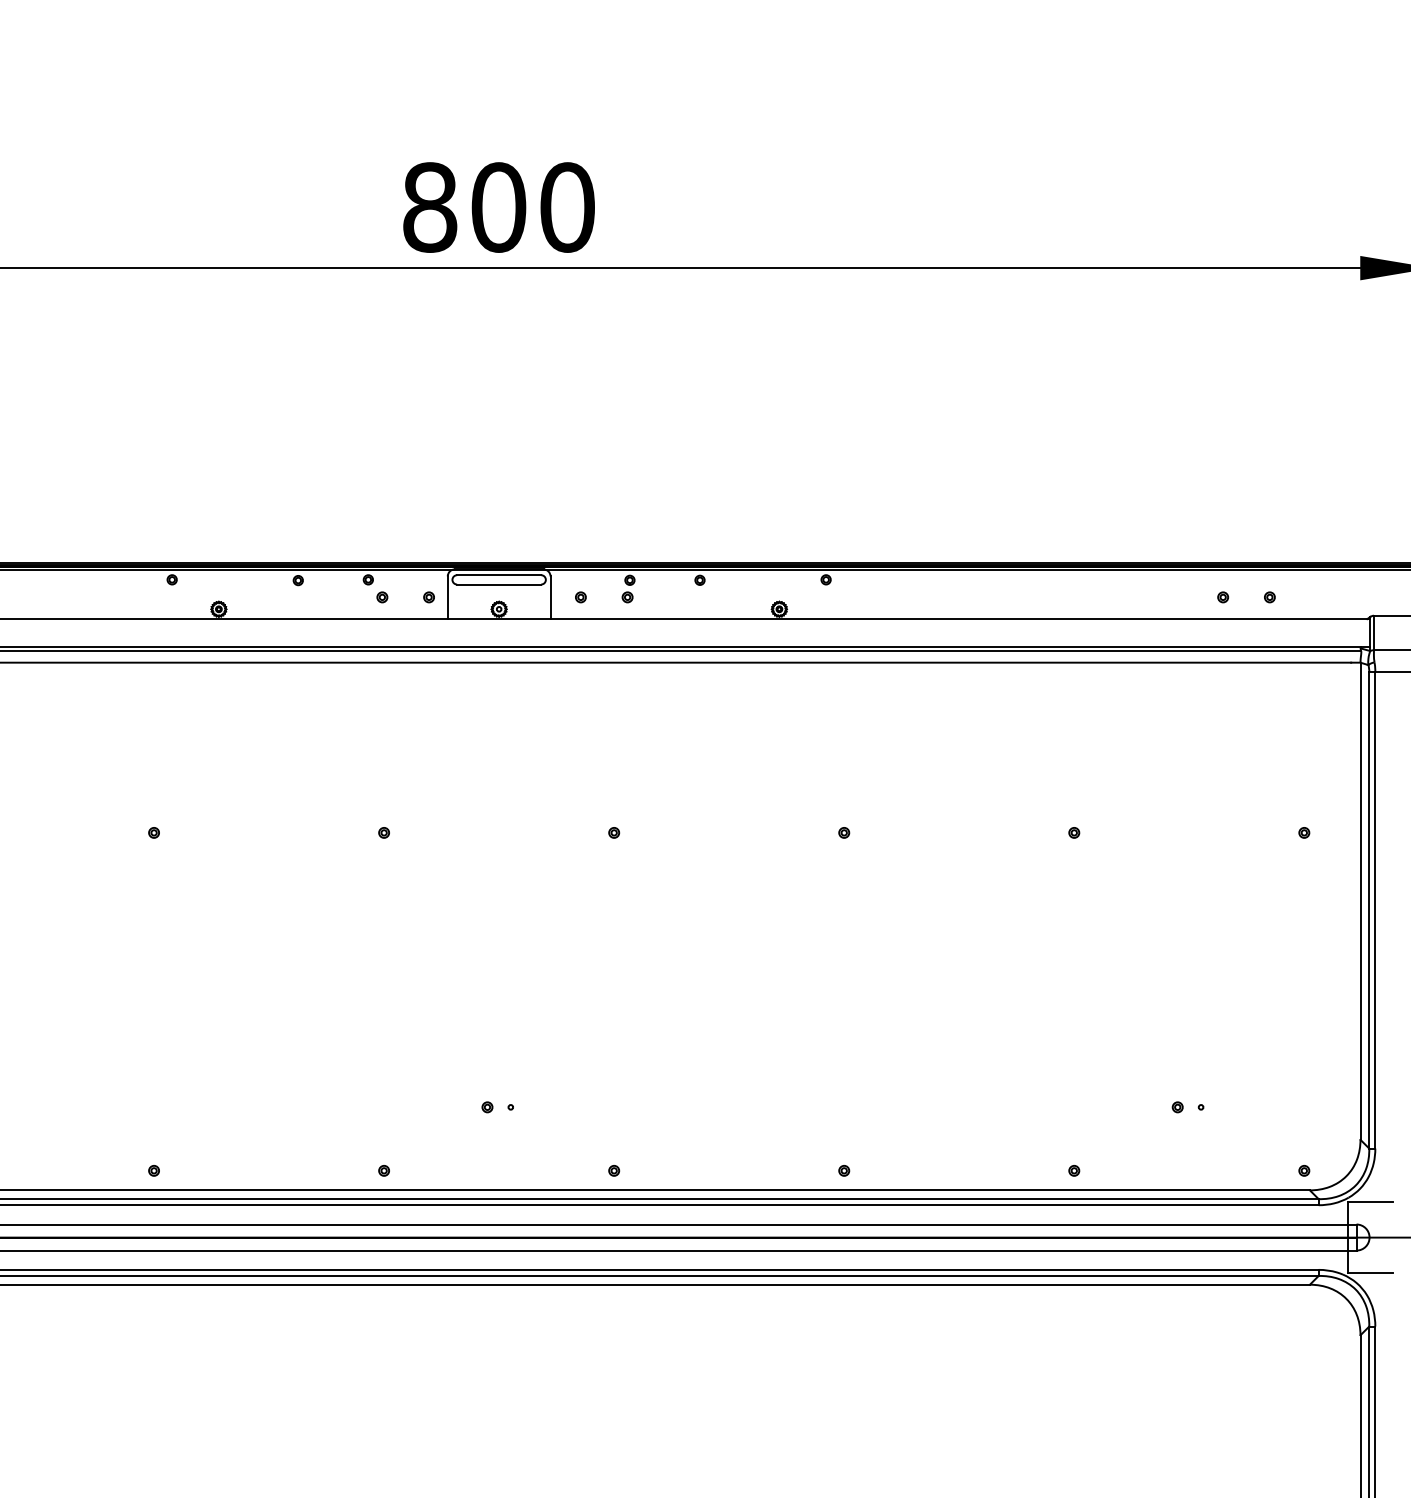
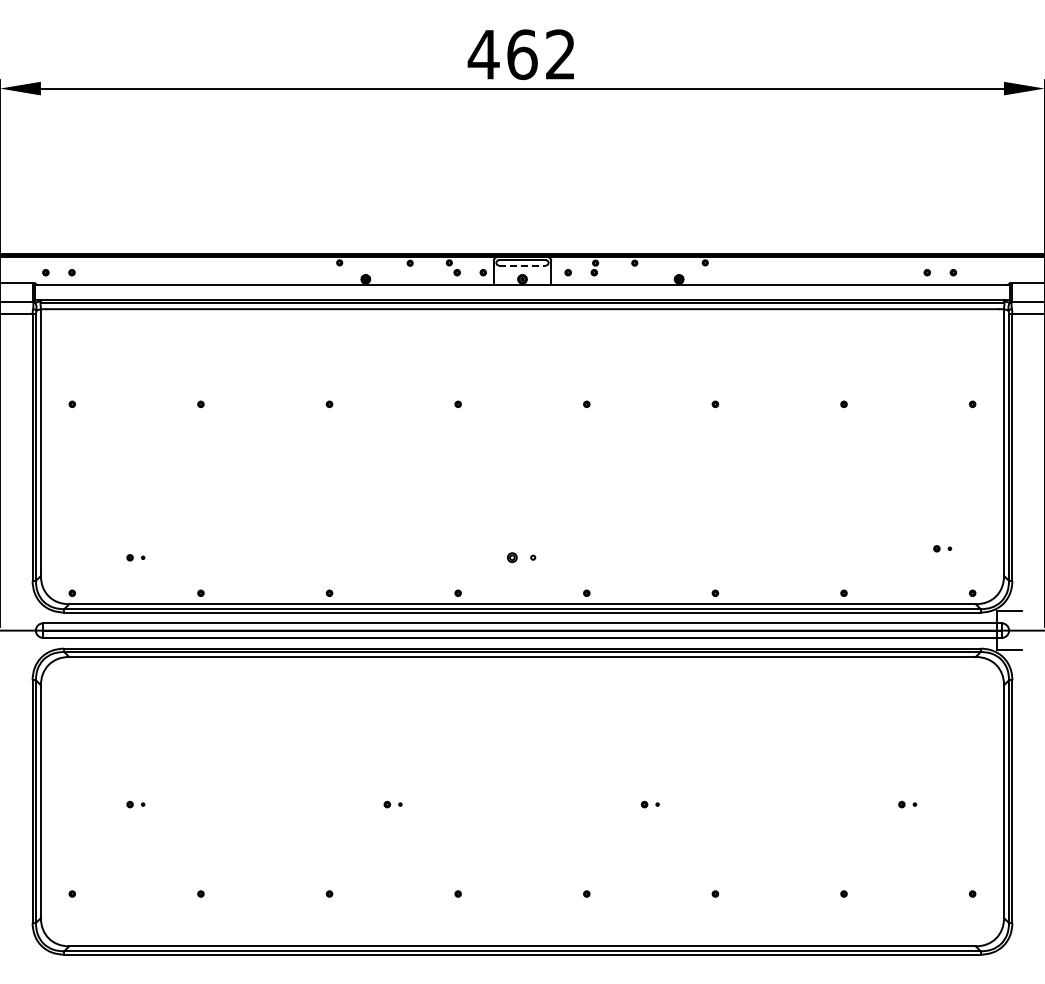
text: (497, 207) -> (521, 54), 800 -> 462
line: (499, 584) -> (522, 265), solid -> dashed
part: (497, 1106) -> (521, 557), size x1.6
part: (1187, 1106) -> (942, 548), moved

